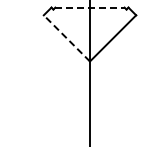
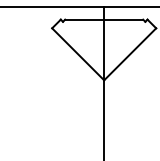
line: (90, 7) -> (104, 19), dashed -> solid
line: (66, 38) -> (77, 54), dashed -> solid

